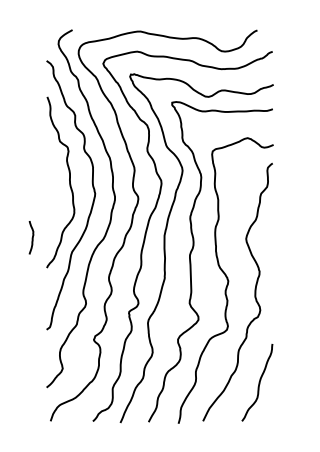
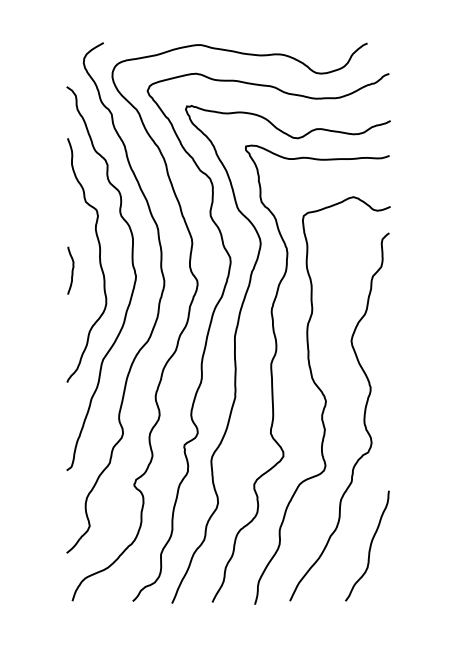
curve: (31, 237) -> (70, 270), moved

